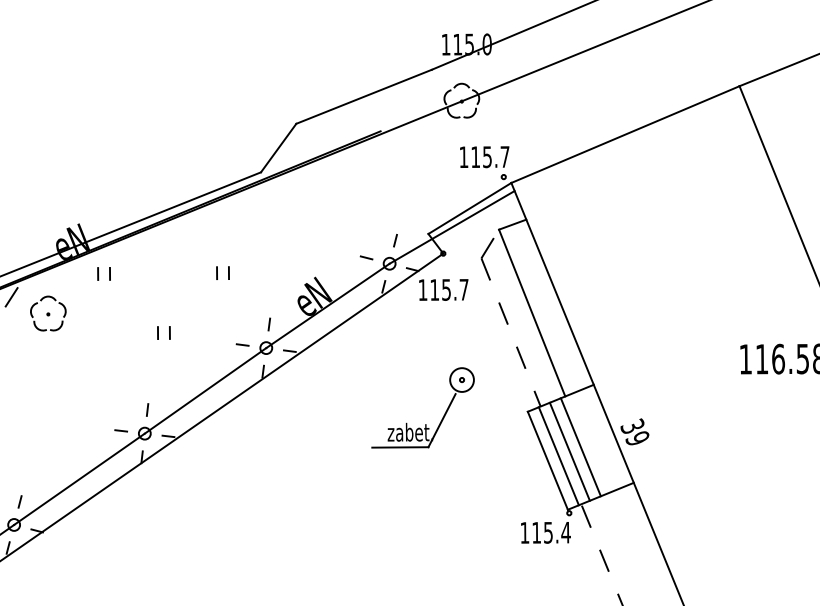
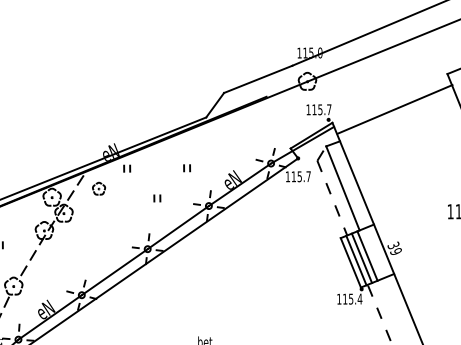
line: (624, 134) -> (394, 109), moved
part: (47, 313) -> (98, 188), size x0.7
part: (426, 424) -> (289, 244), removed

